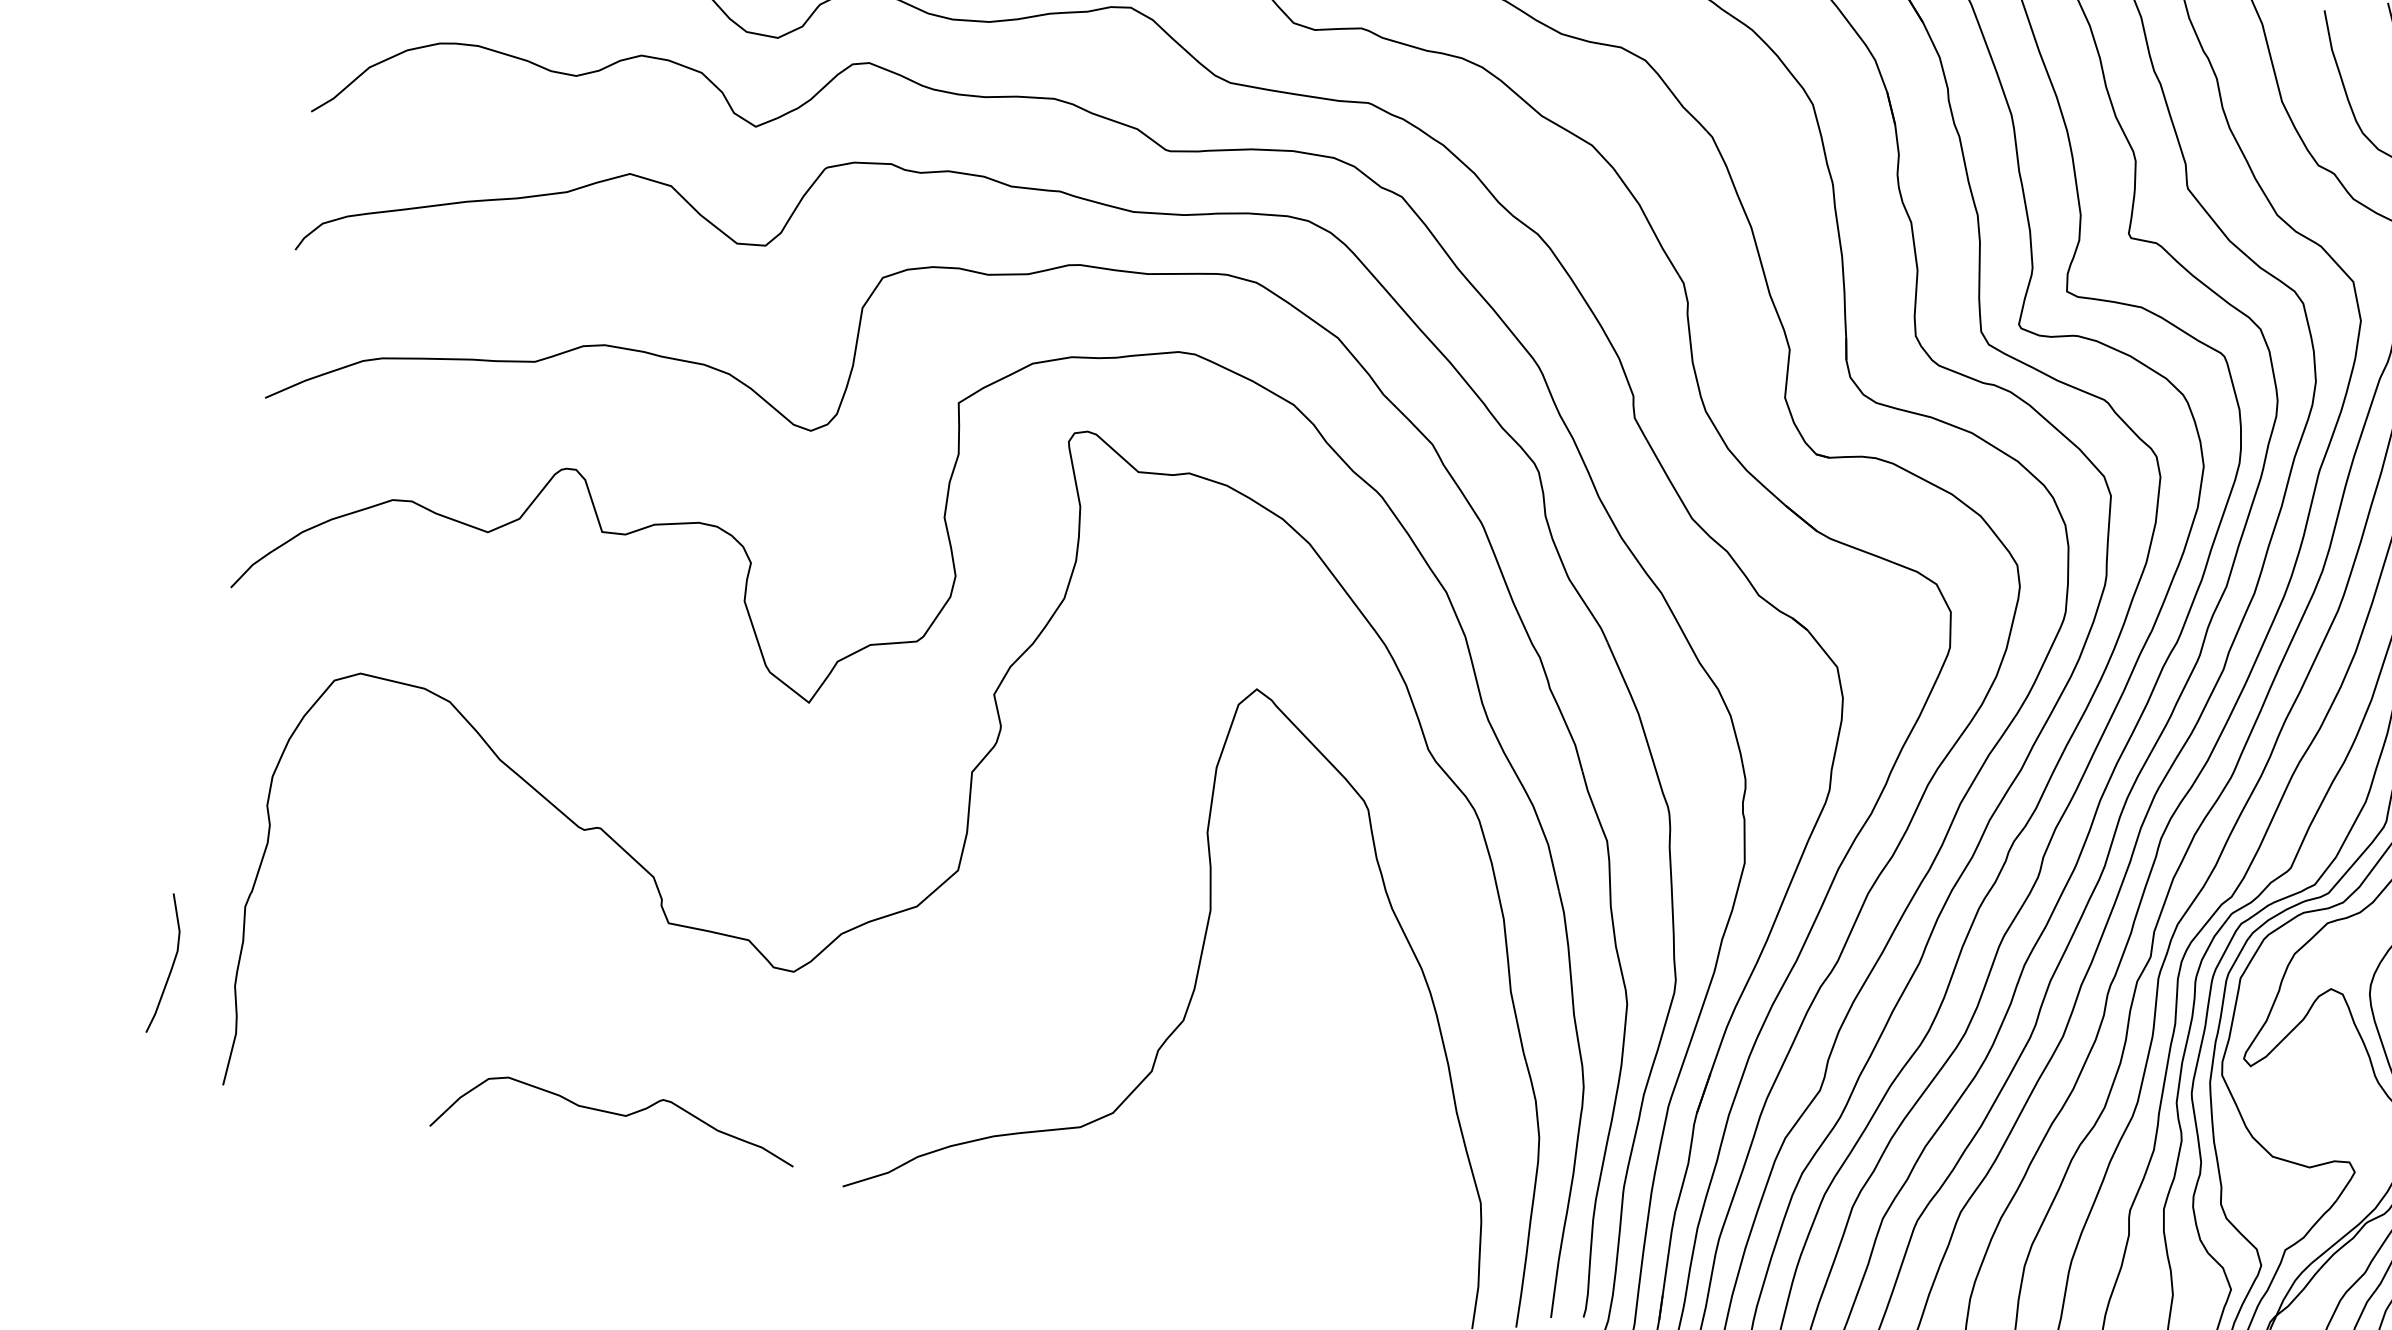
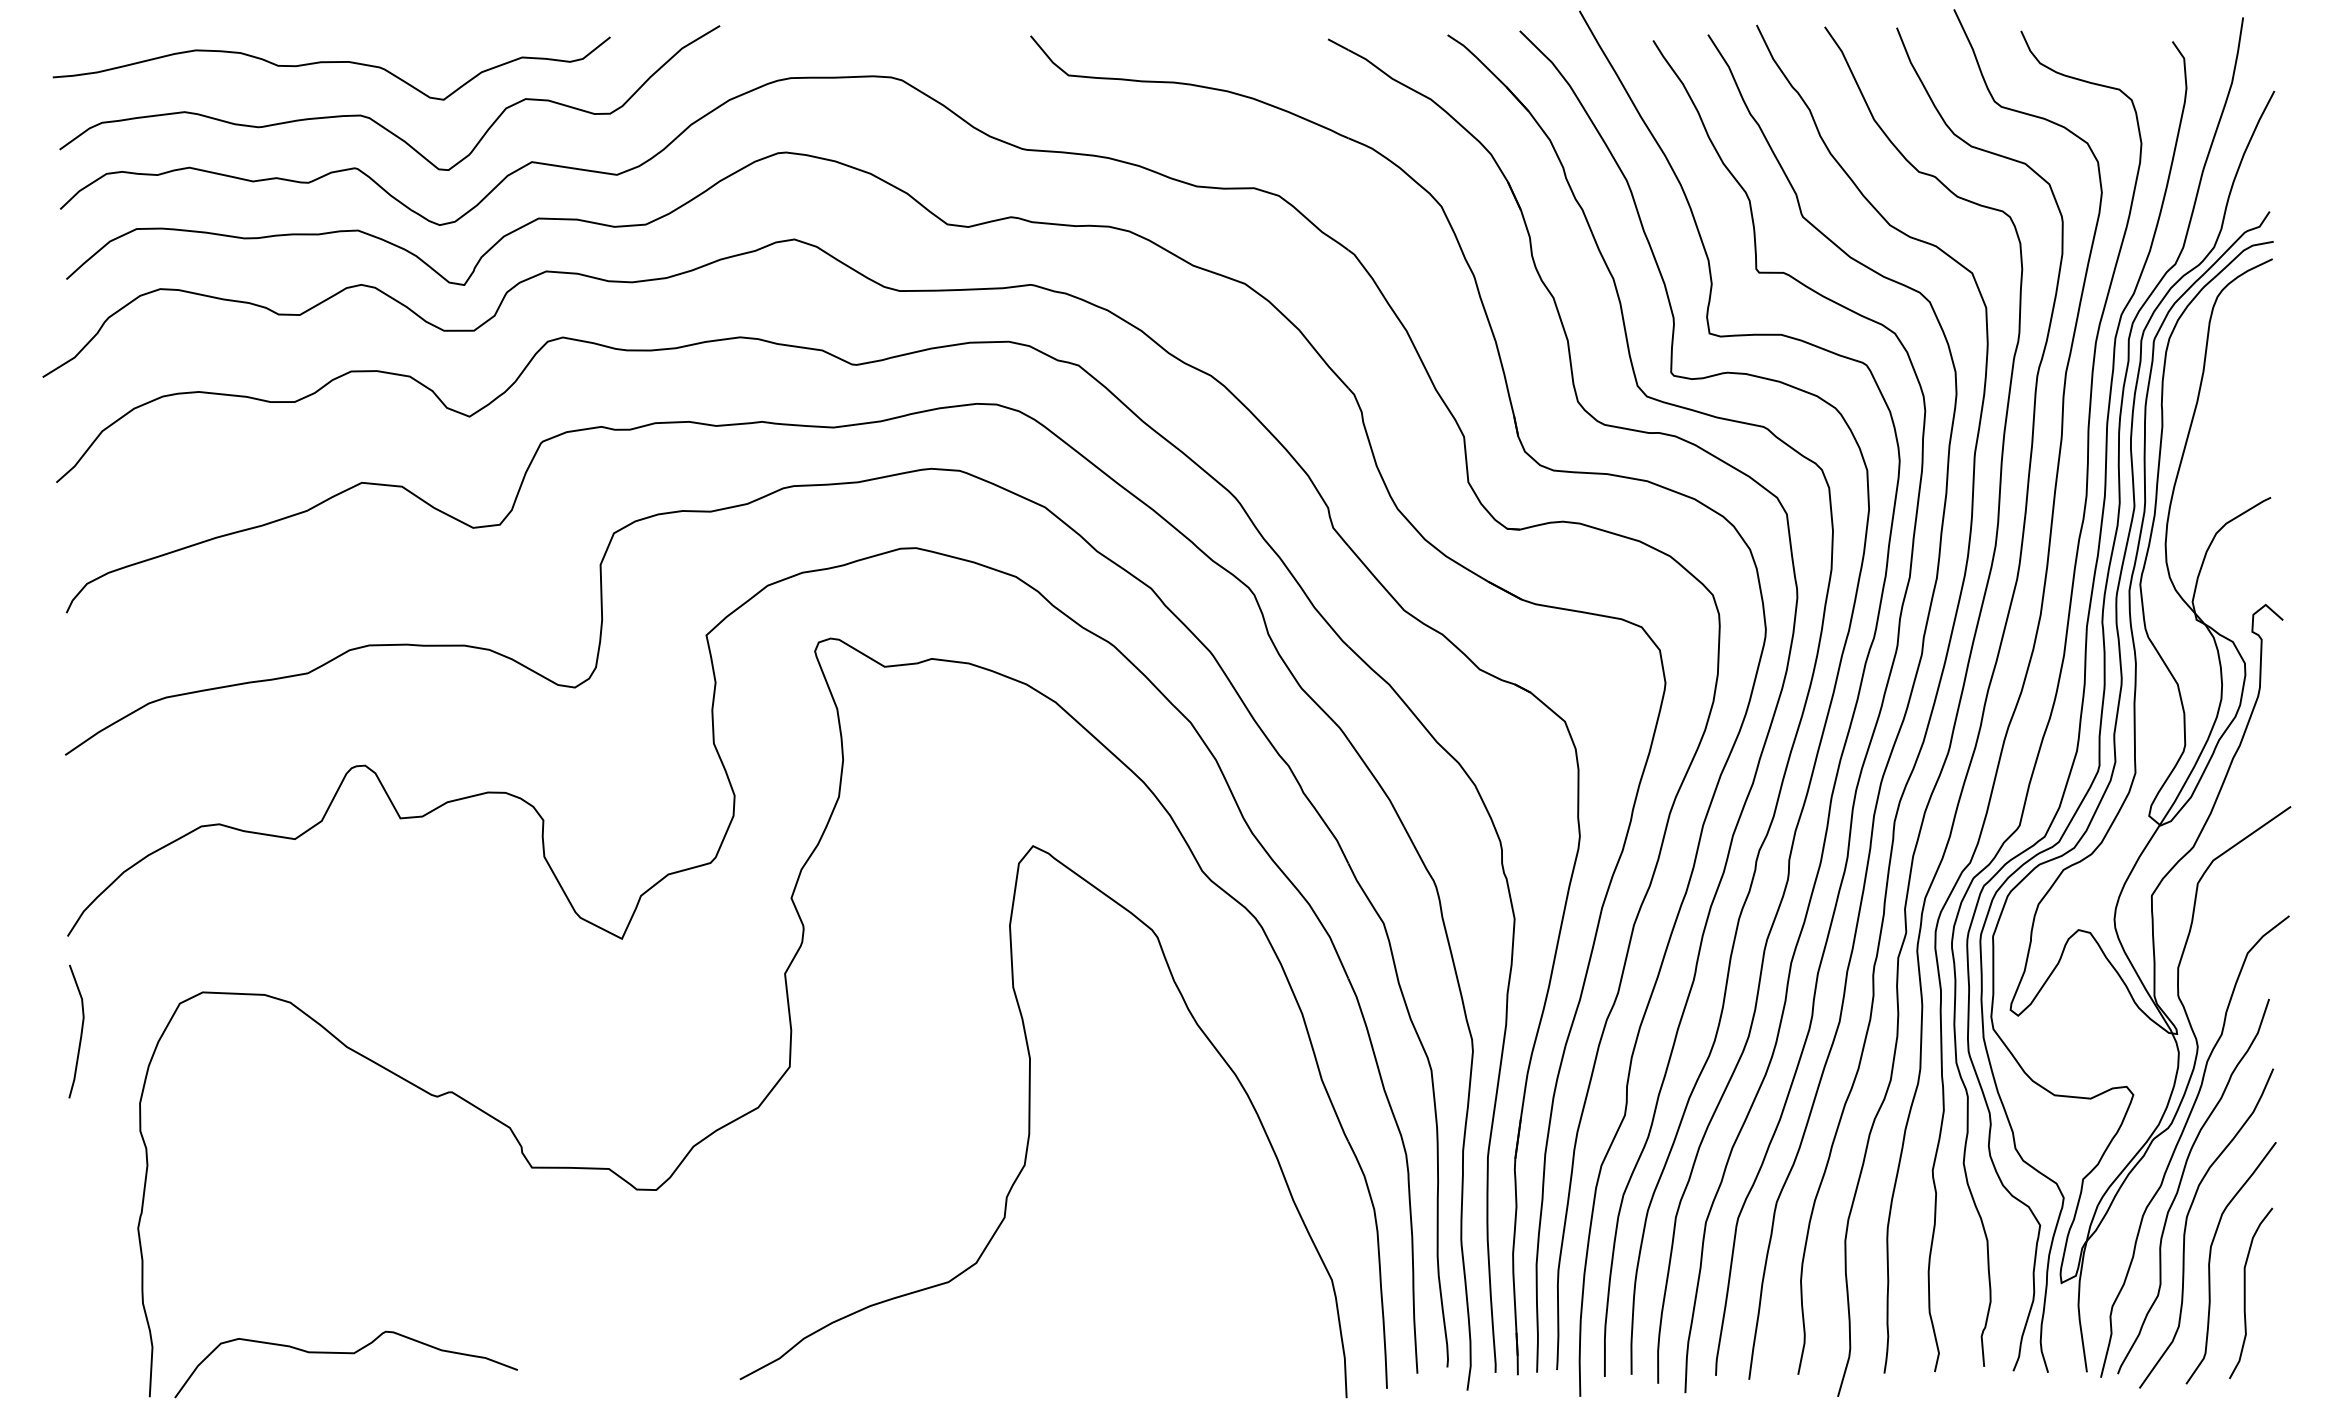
curve: (171, 966) -> (80, 1032), moved
curve: (619, 1116) -> (348, 1354), moved

